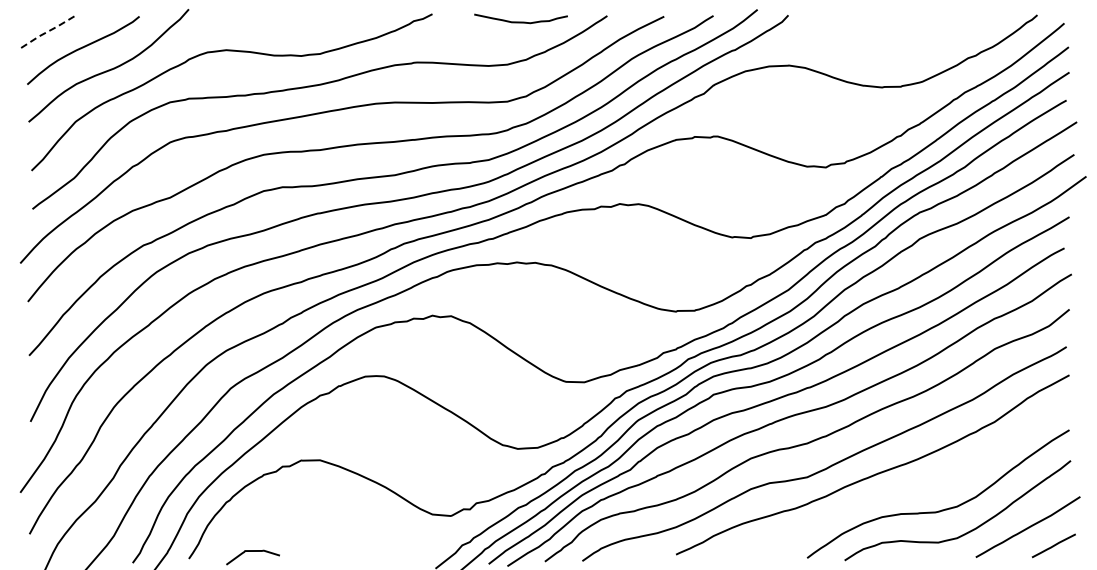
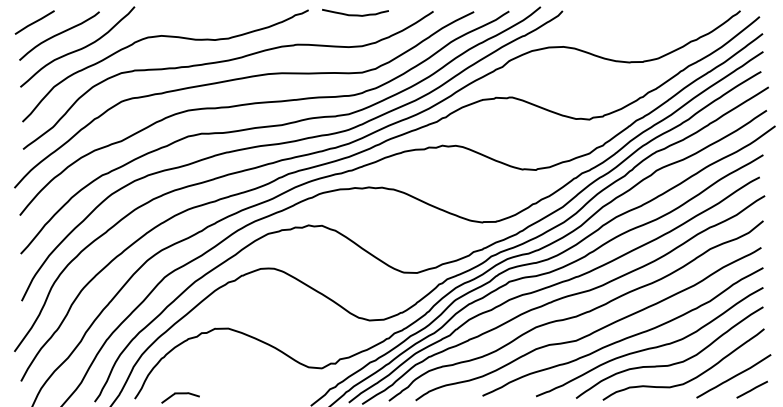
curve: (520, 21) -> (355, 14), moved
line: (48, 31) -> (34, 22), dashed -> solid
curve: (913, 486) -> (652, 347), added

